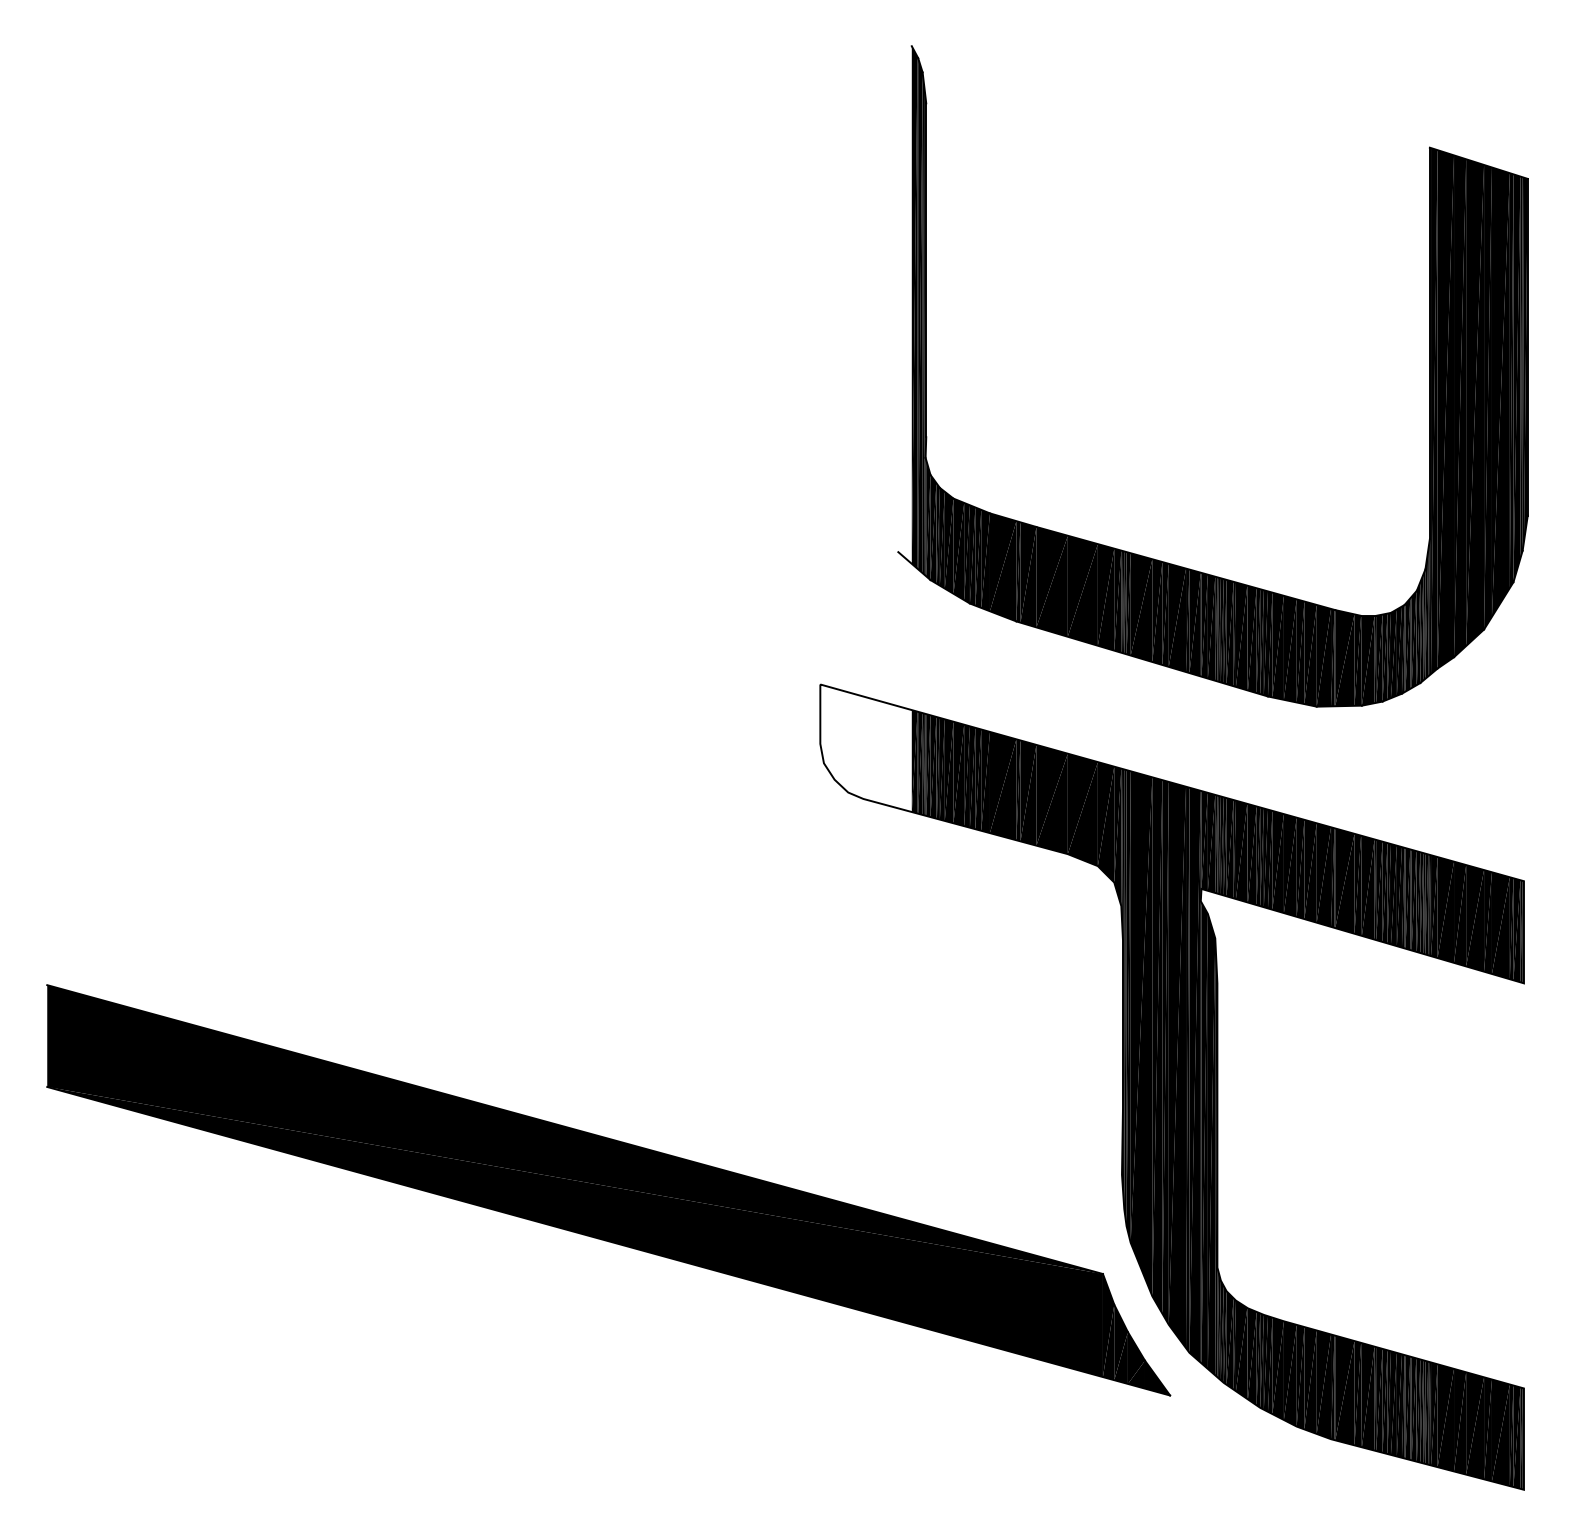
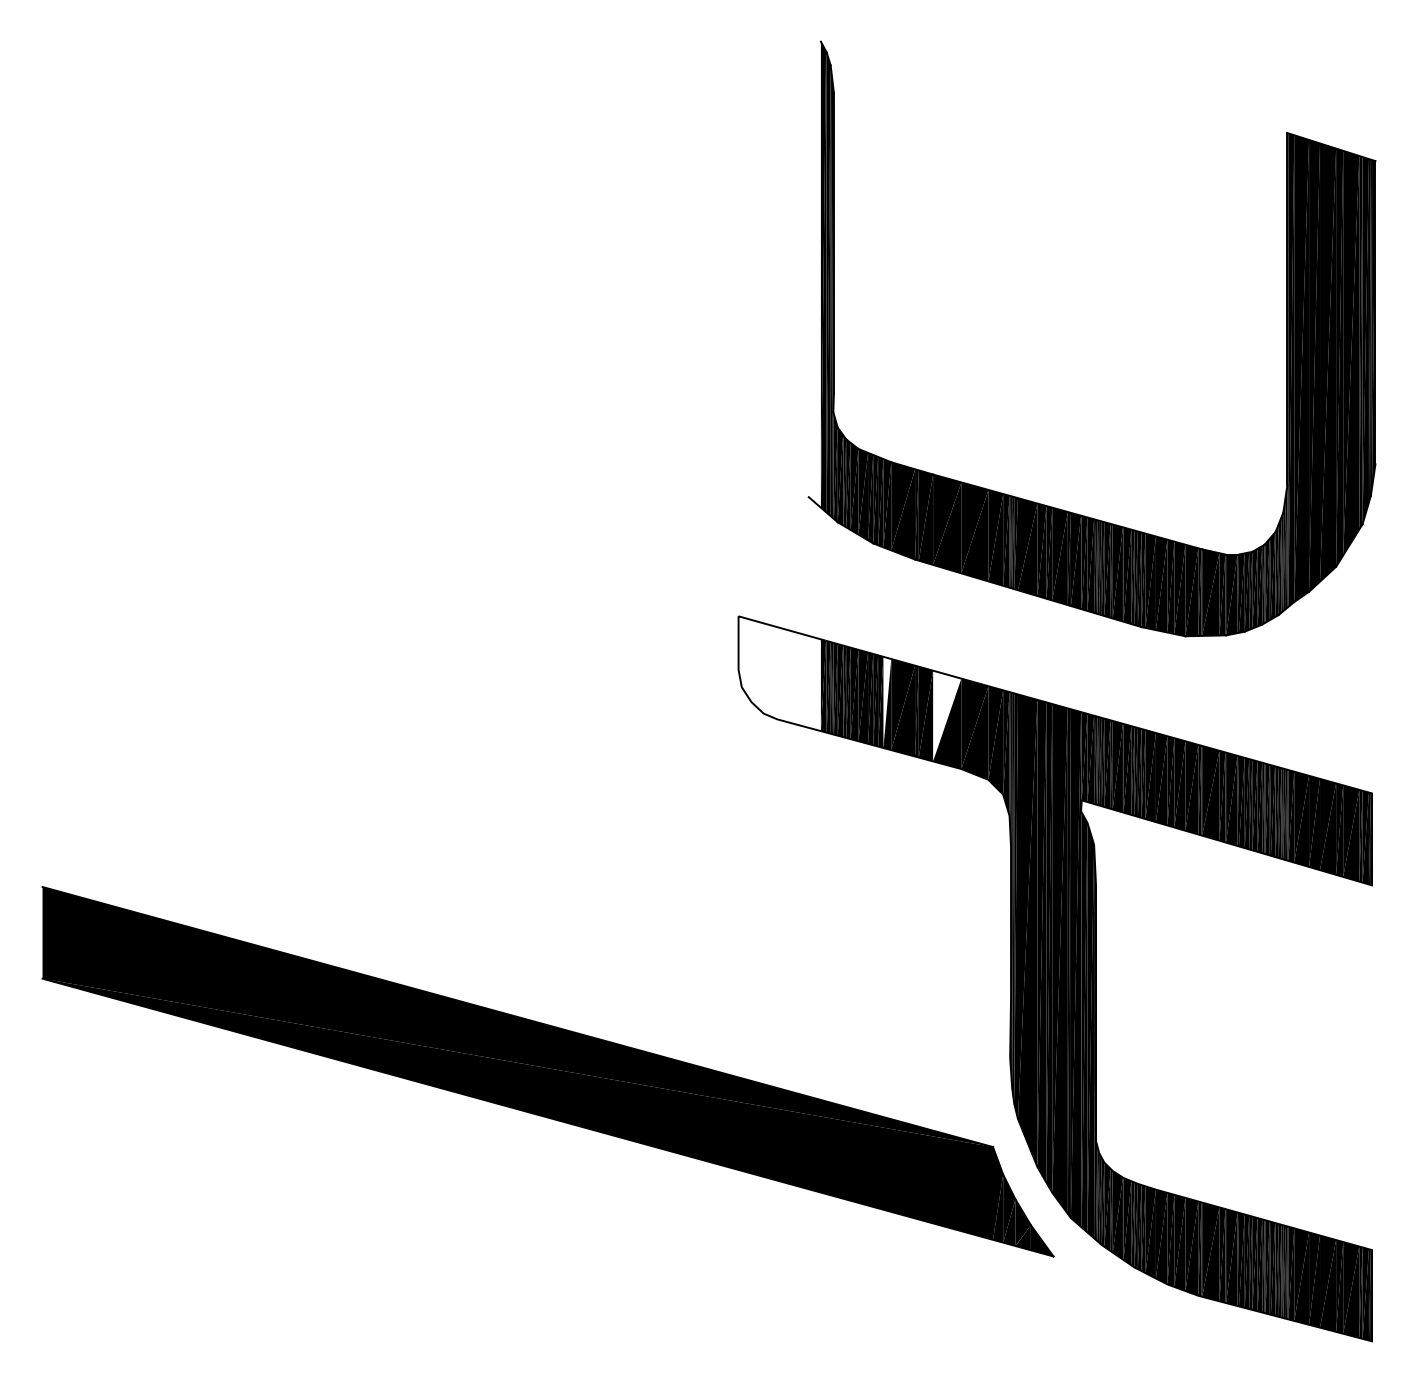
fill: (985, 779) -> (887, 701), removed
fill: (1051, 794) -> (946, 715), removed

